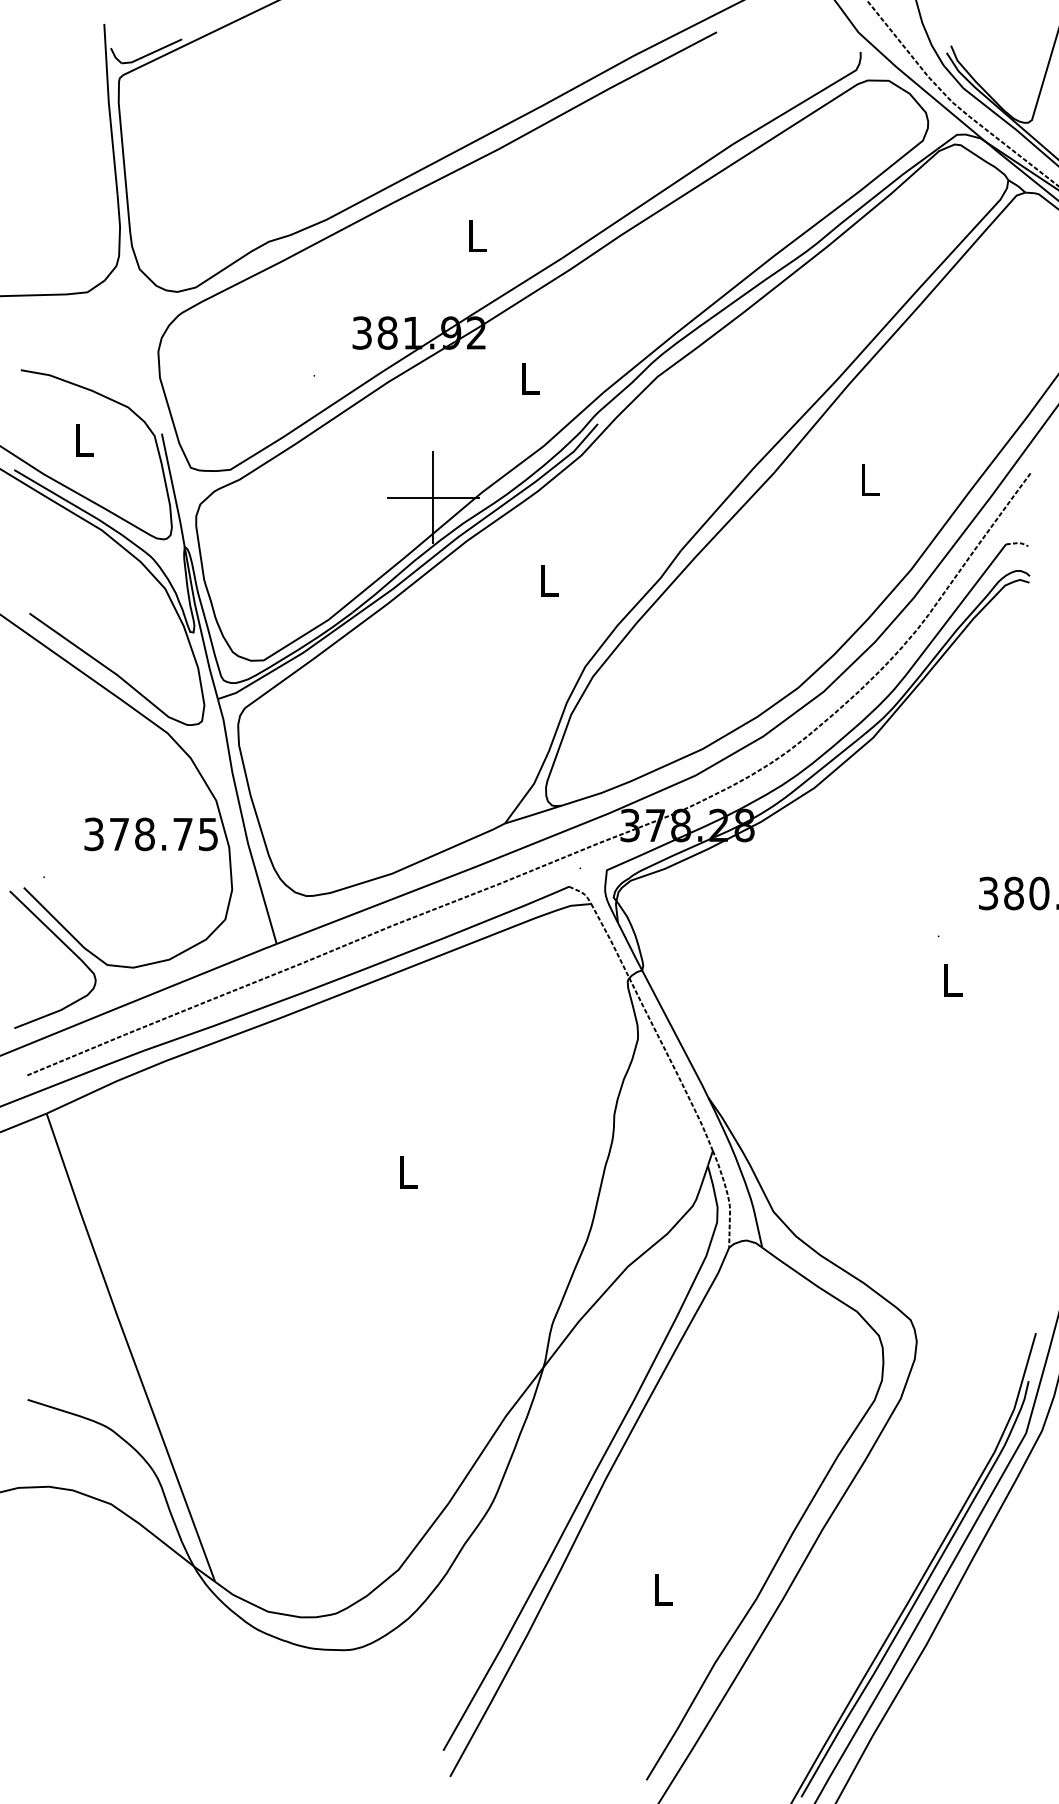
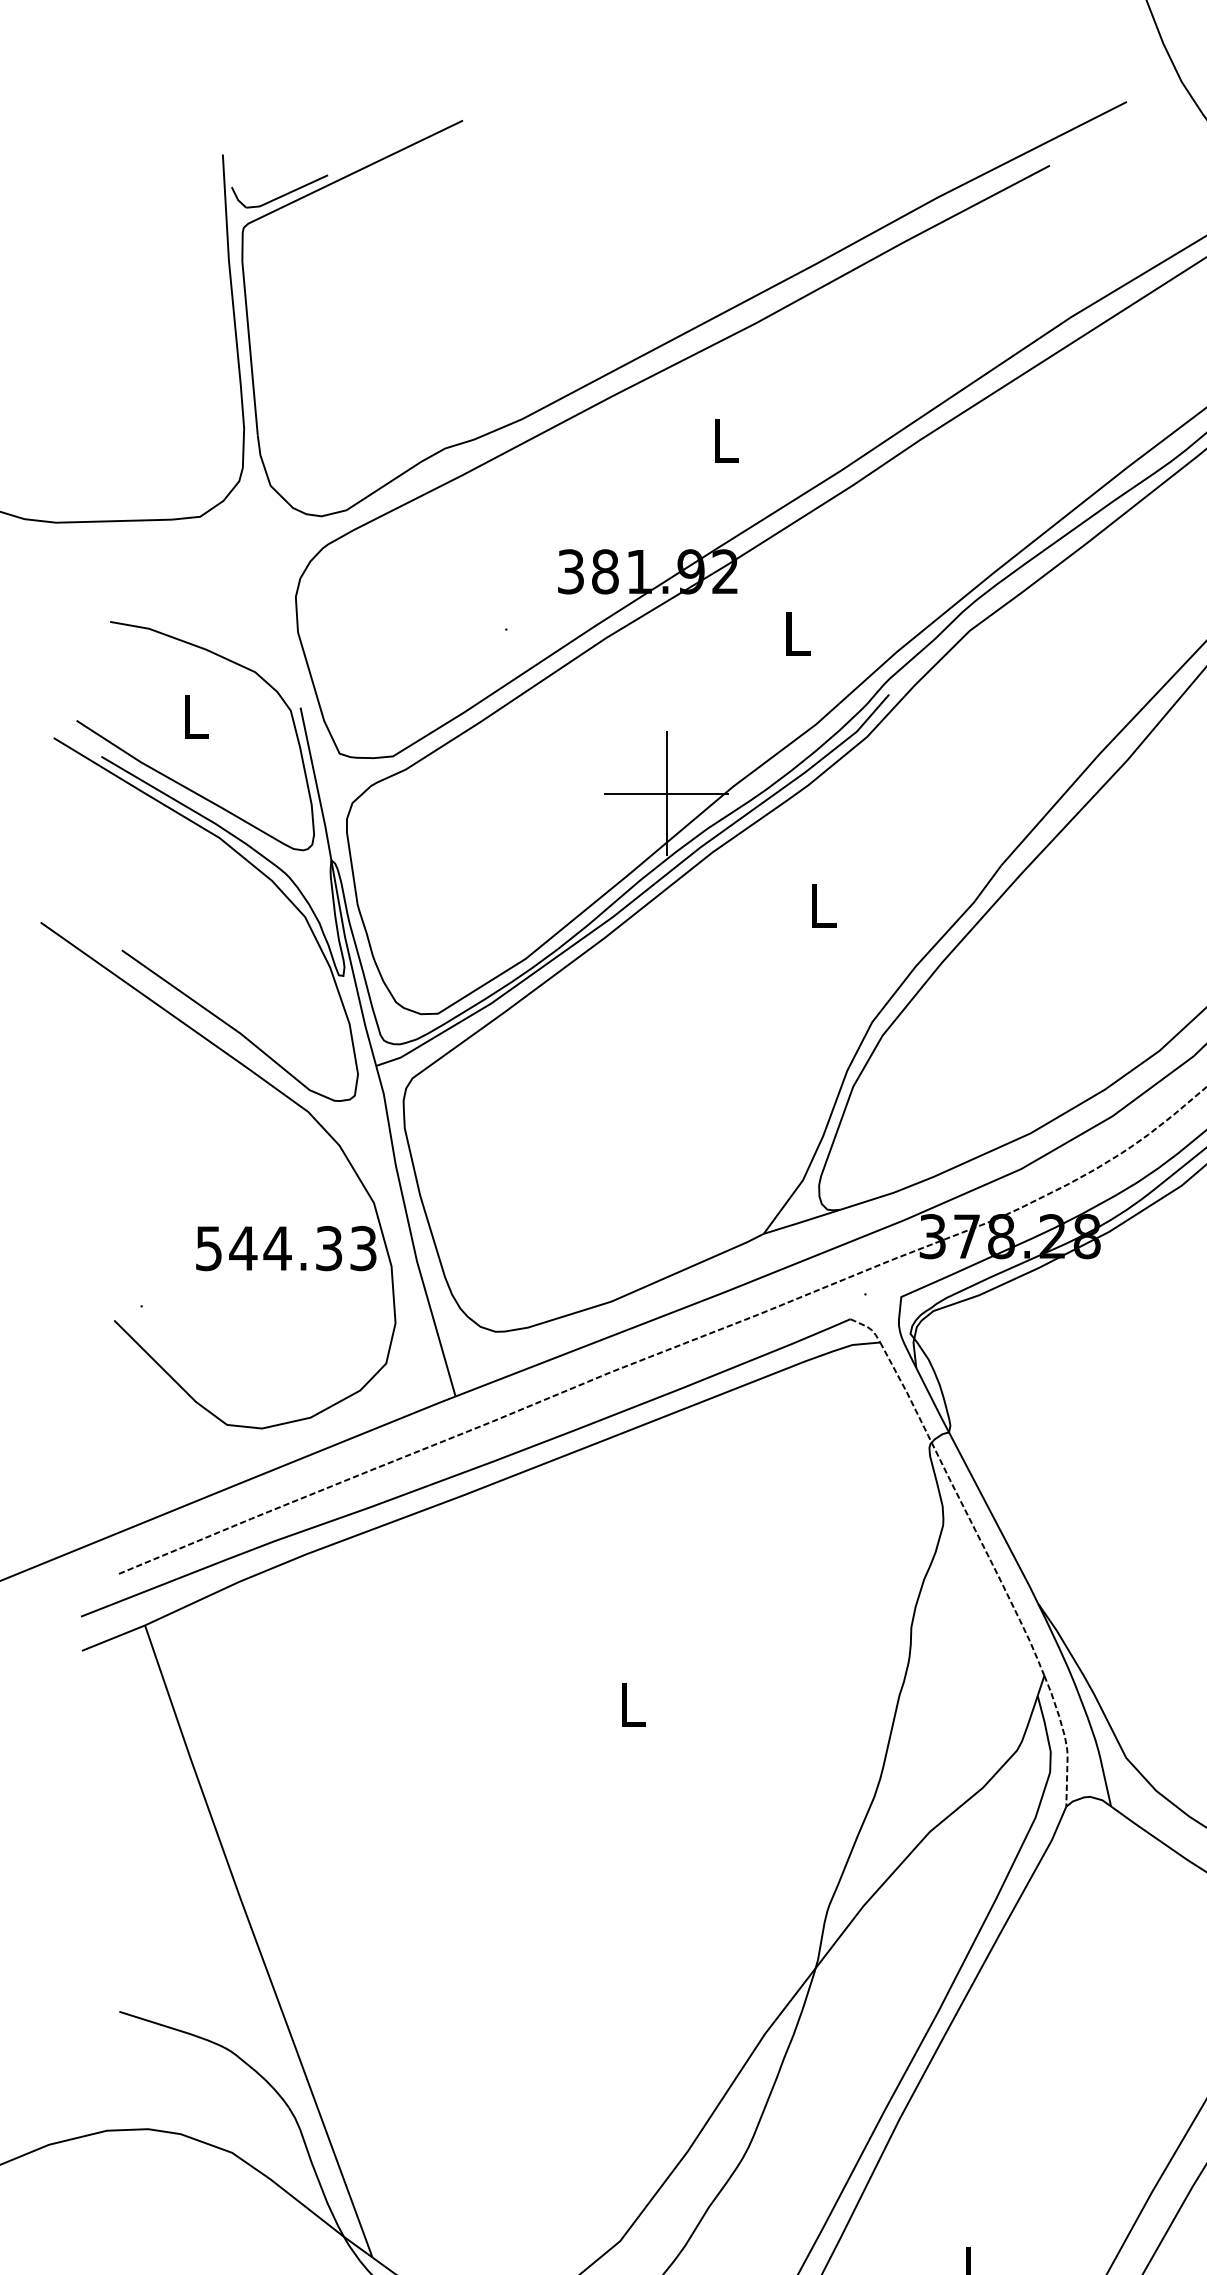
text: (151, 834) -> (286, 1248), 378.75 -> 544.33
curve: (65, 946) -> (170, 1399), removed

